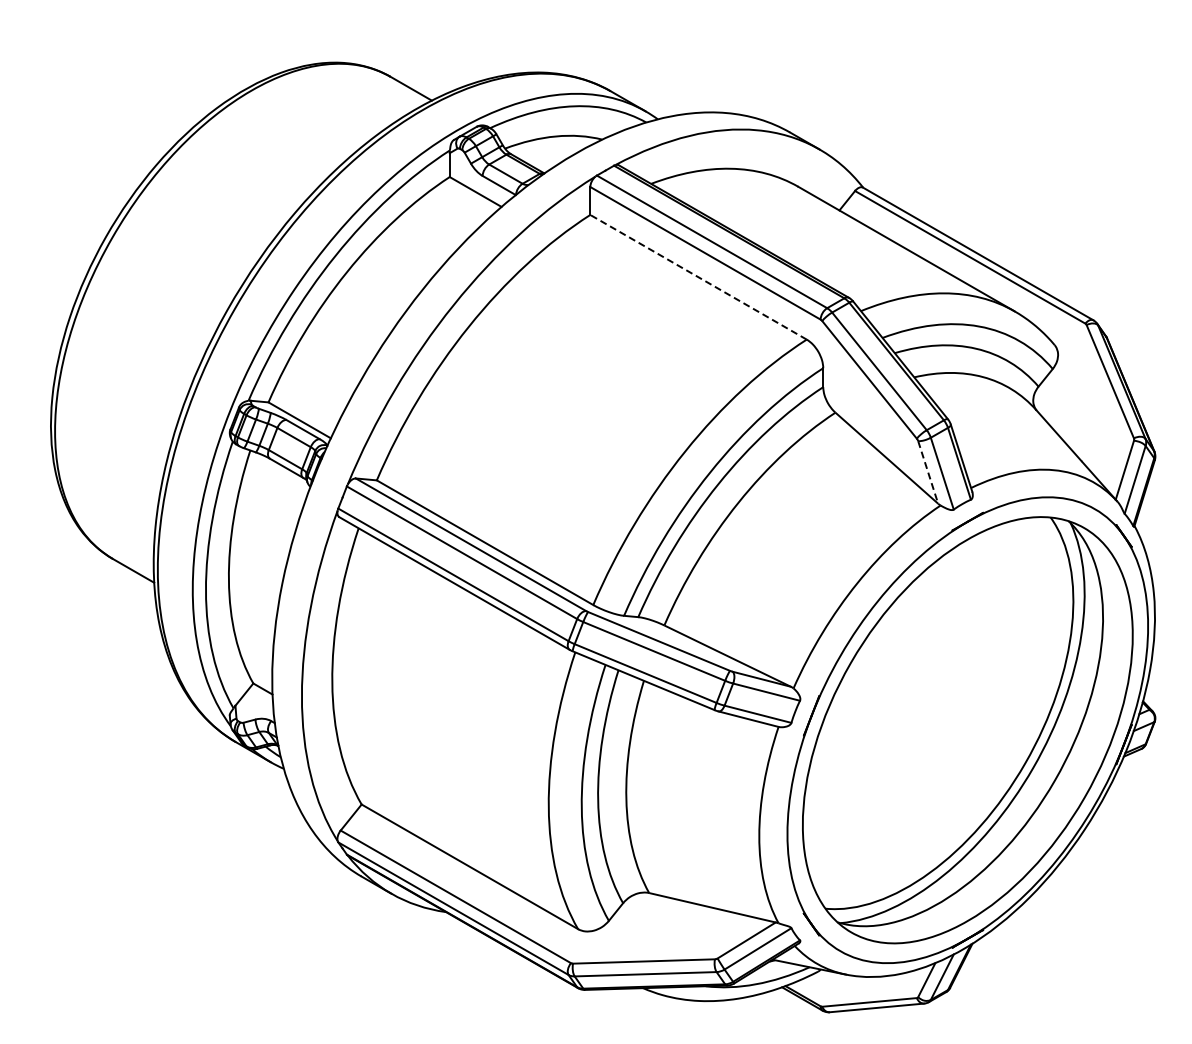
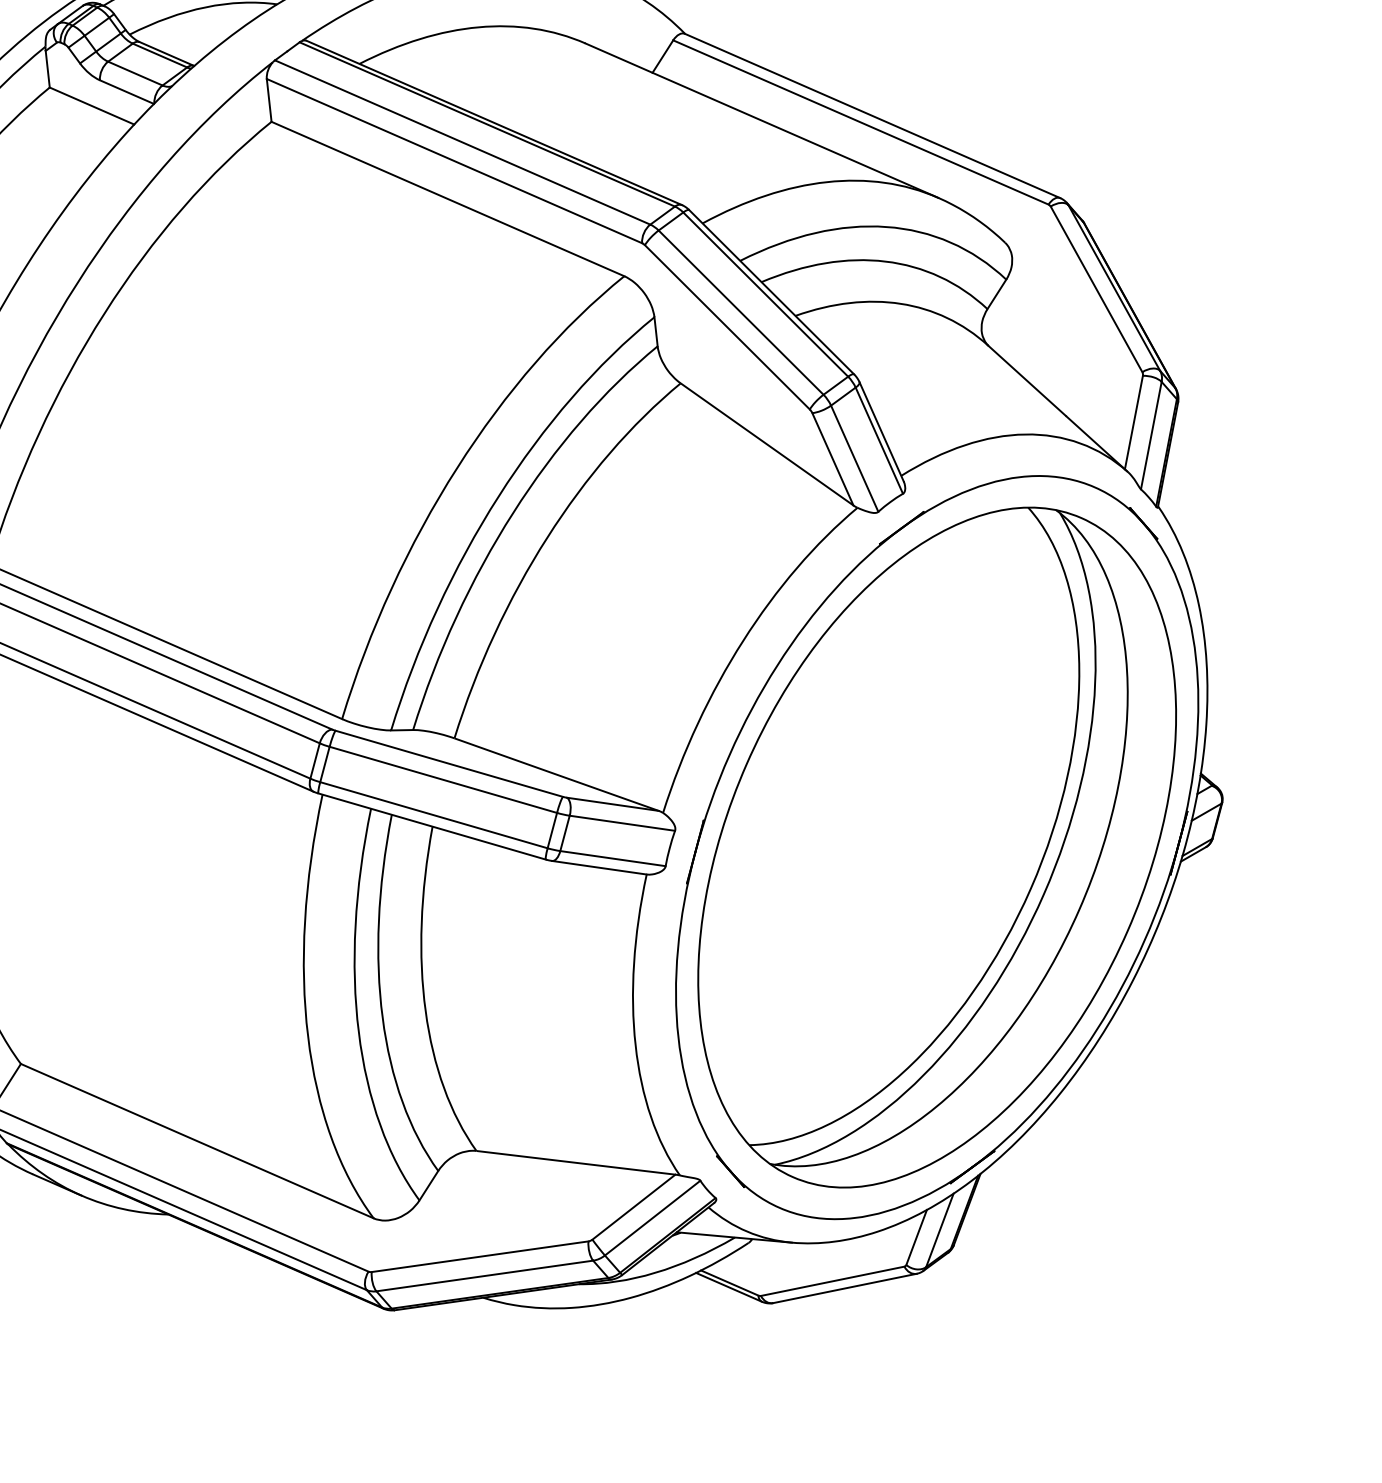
line: (698, 277) -> (447, 199), dashed -> solid
line: (928, 472) -> (833, 459), dashed -> solid

